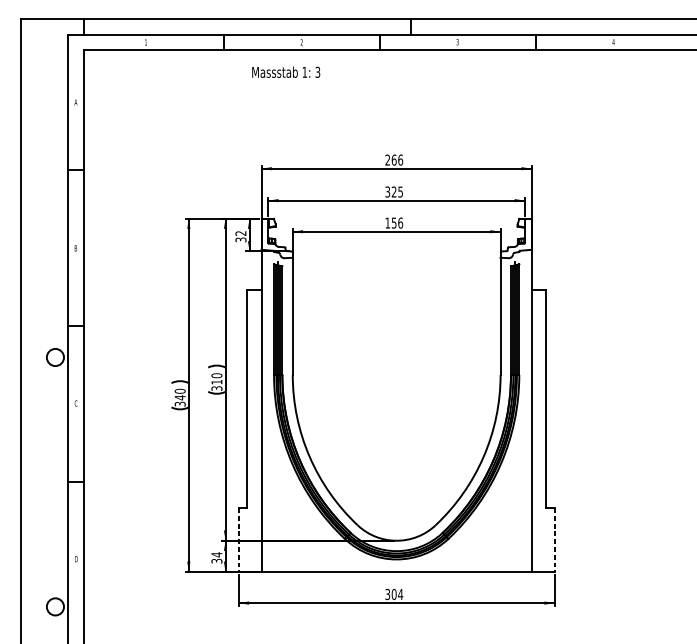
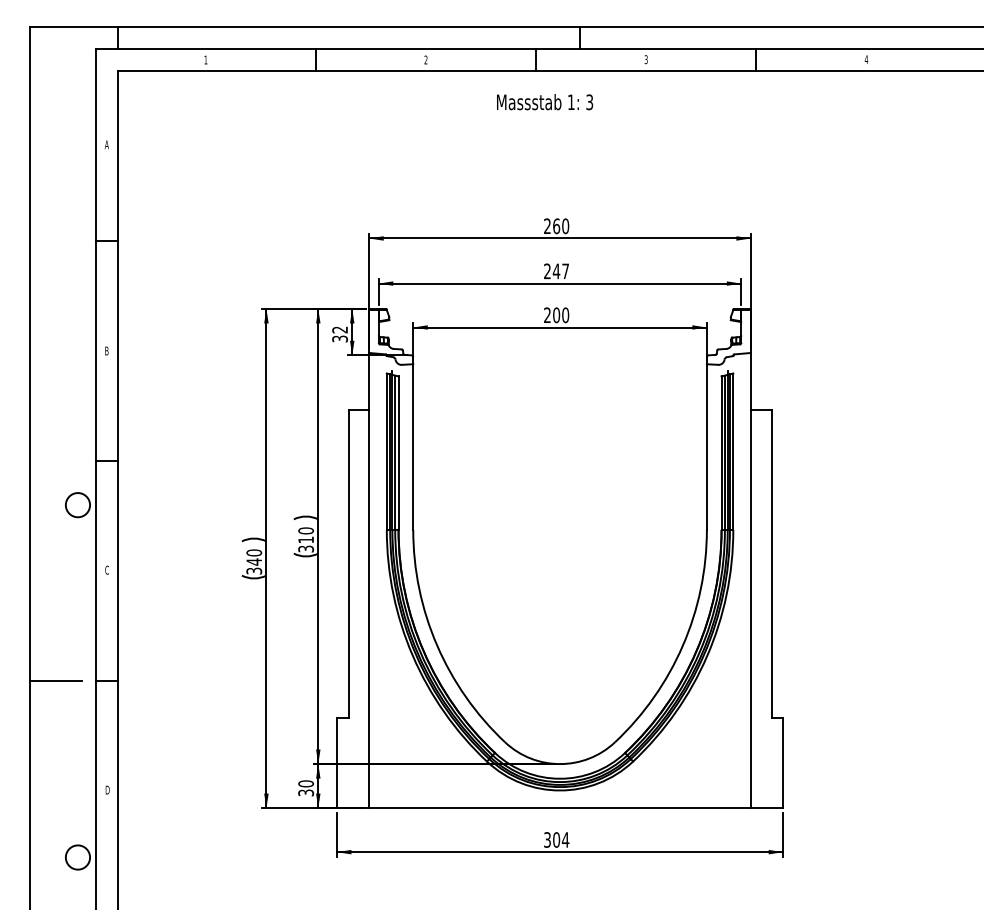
text: (286, 72) -> (545, 102), moved
text: (400, 159) -> (565, 225), 266 -> 260
text: (394, 192) -> (556, 271), 325 -> 247
text: (394, 223) -> (556, 315), 156 -> 200
line: (39, 482) -> (55, 681), added
line: (238, 540) -> (336, 763), dashed -> solid
line: (554, 540) -> (783, 763), dashed -> solid
text: (216, 554) -> (305, 783), 34 -> 30

